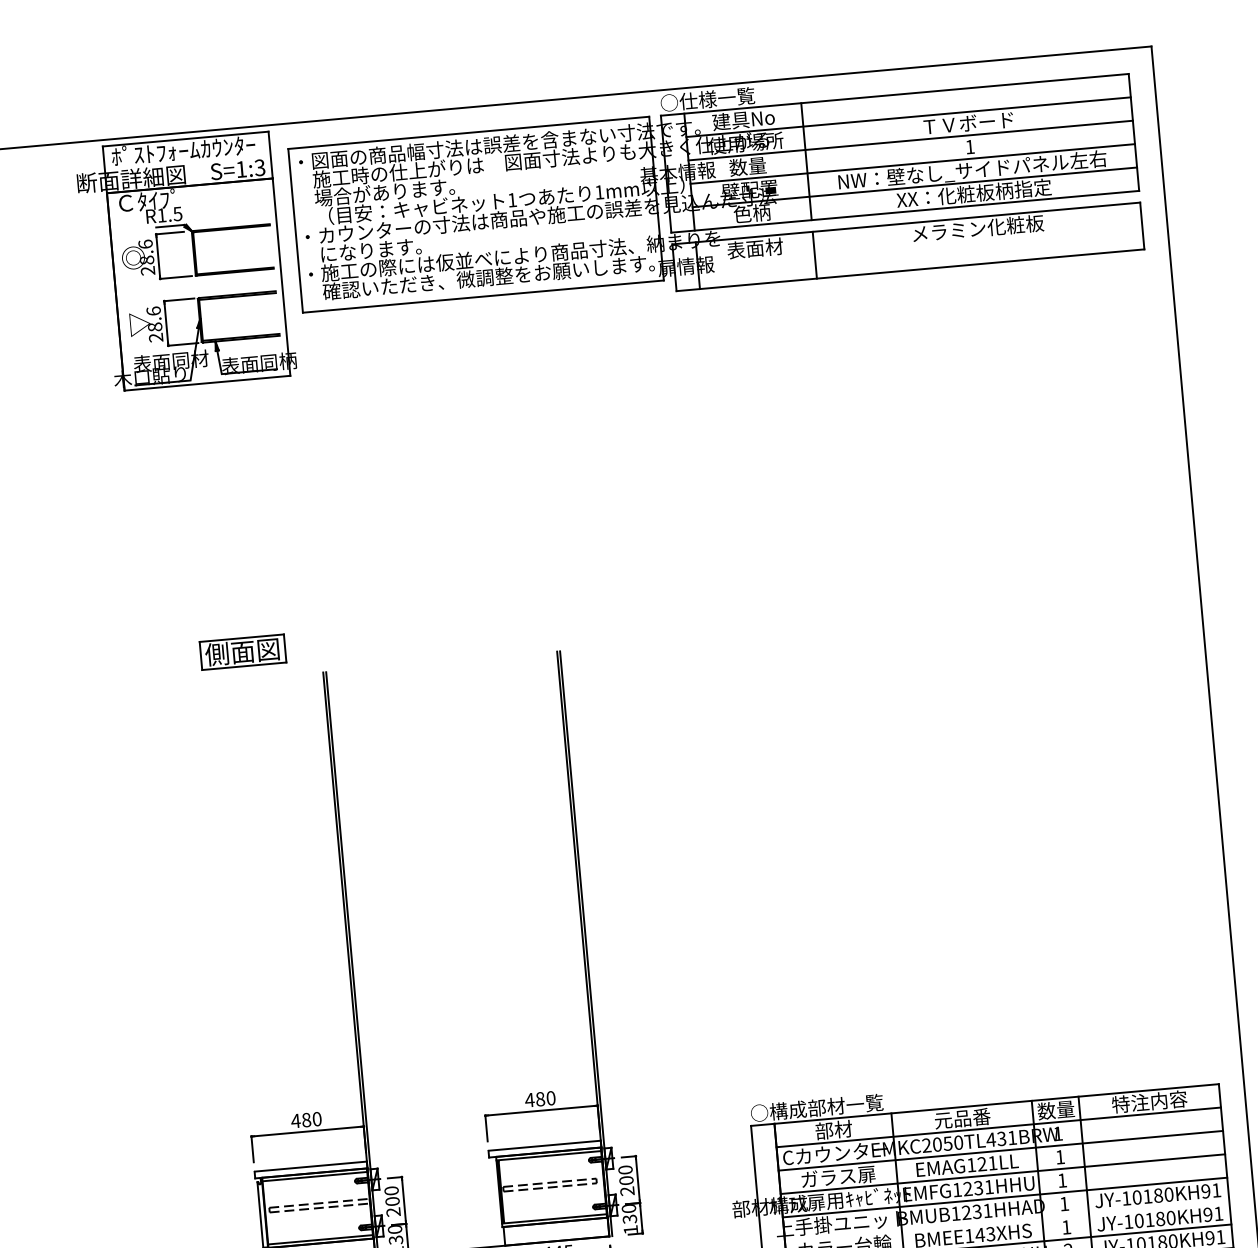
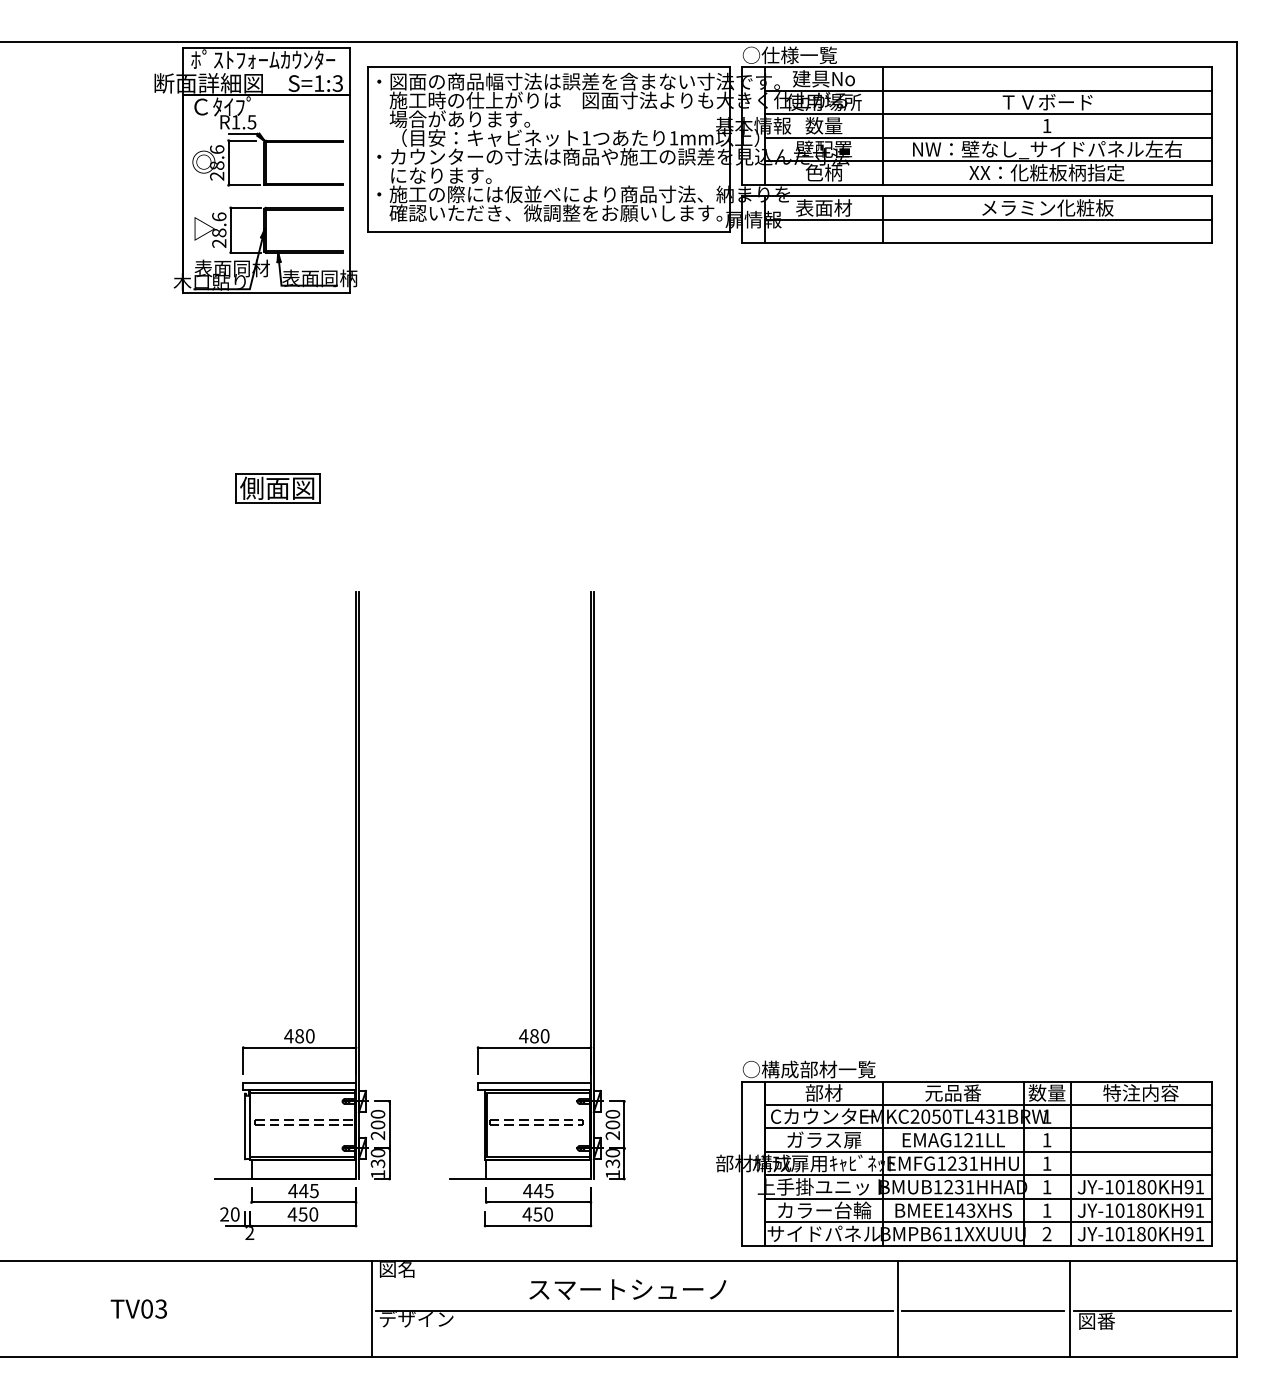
line: (920, 245) -> (988, 219), added
part: (242, 652) -> (277, 488), moved
line: (1007, 1220) -> (988, 1198), added

